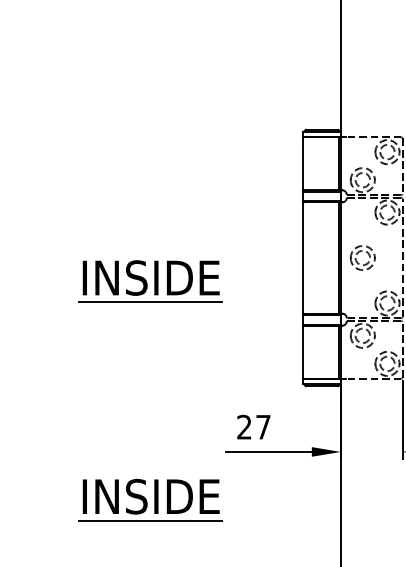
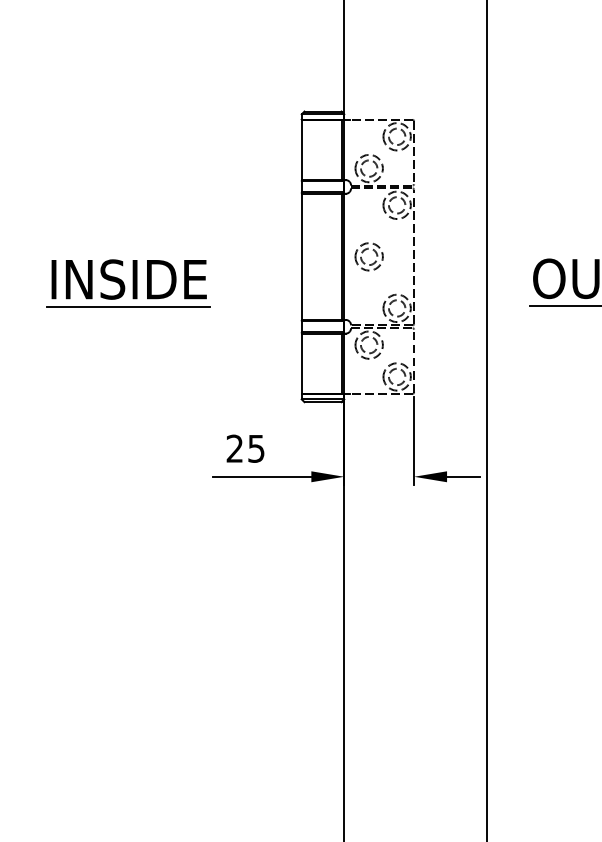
text: (263, 427) -> (256, 448), 27 -> 25
part: (150, 500) -> (128, 531), removed

